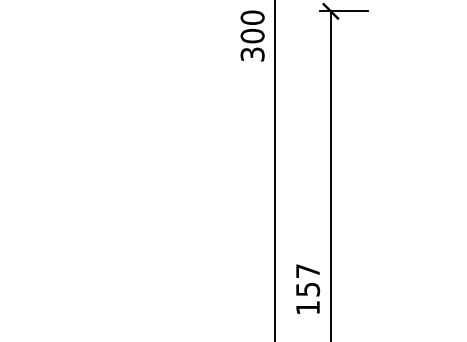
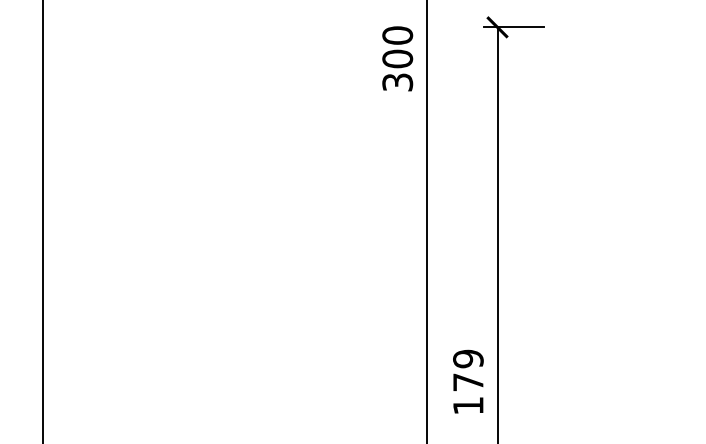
text: (308, 280) -> (468, 370), 157 -> 179

